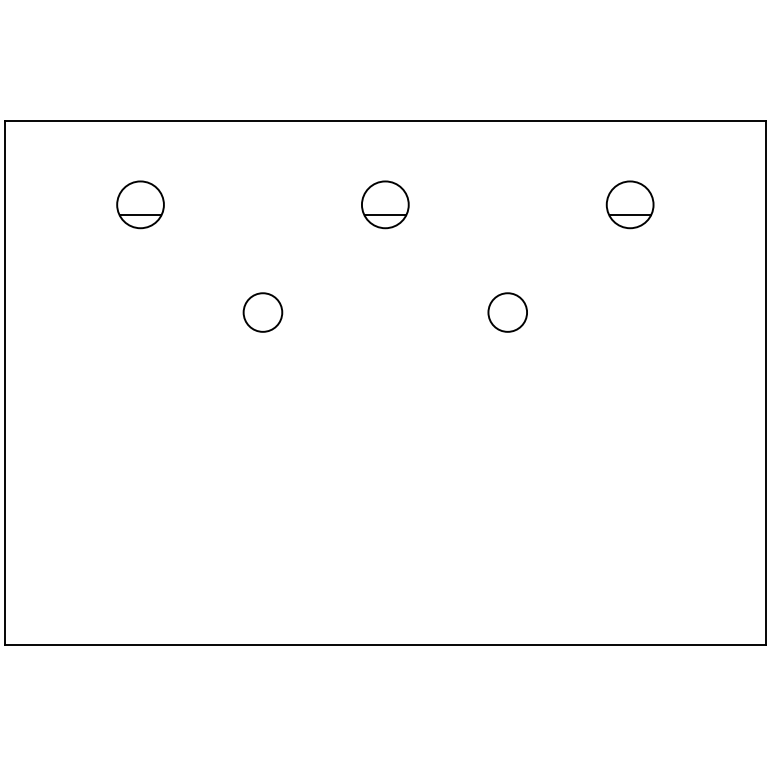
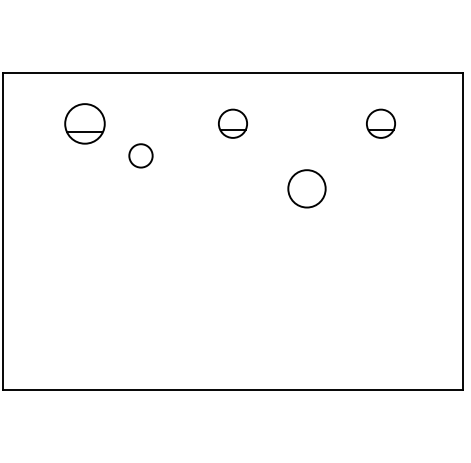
part: (139, 204) -> (84, 123), size x1.4
circle: (262, 311) -> (140, 155), moved
circle: (506, 311) -> (306, 188), size x1.6

